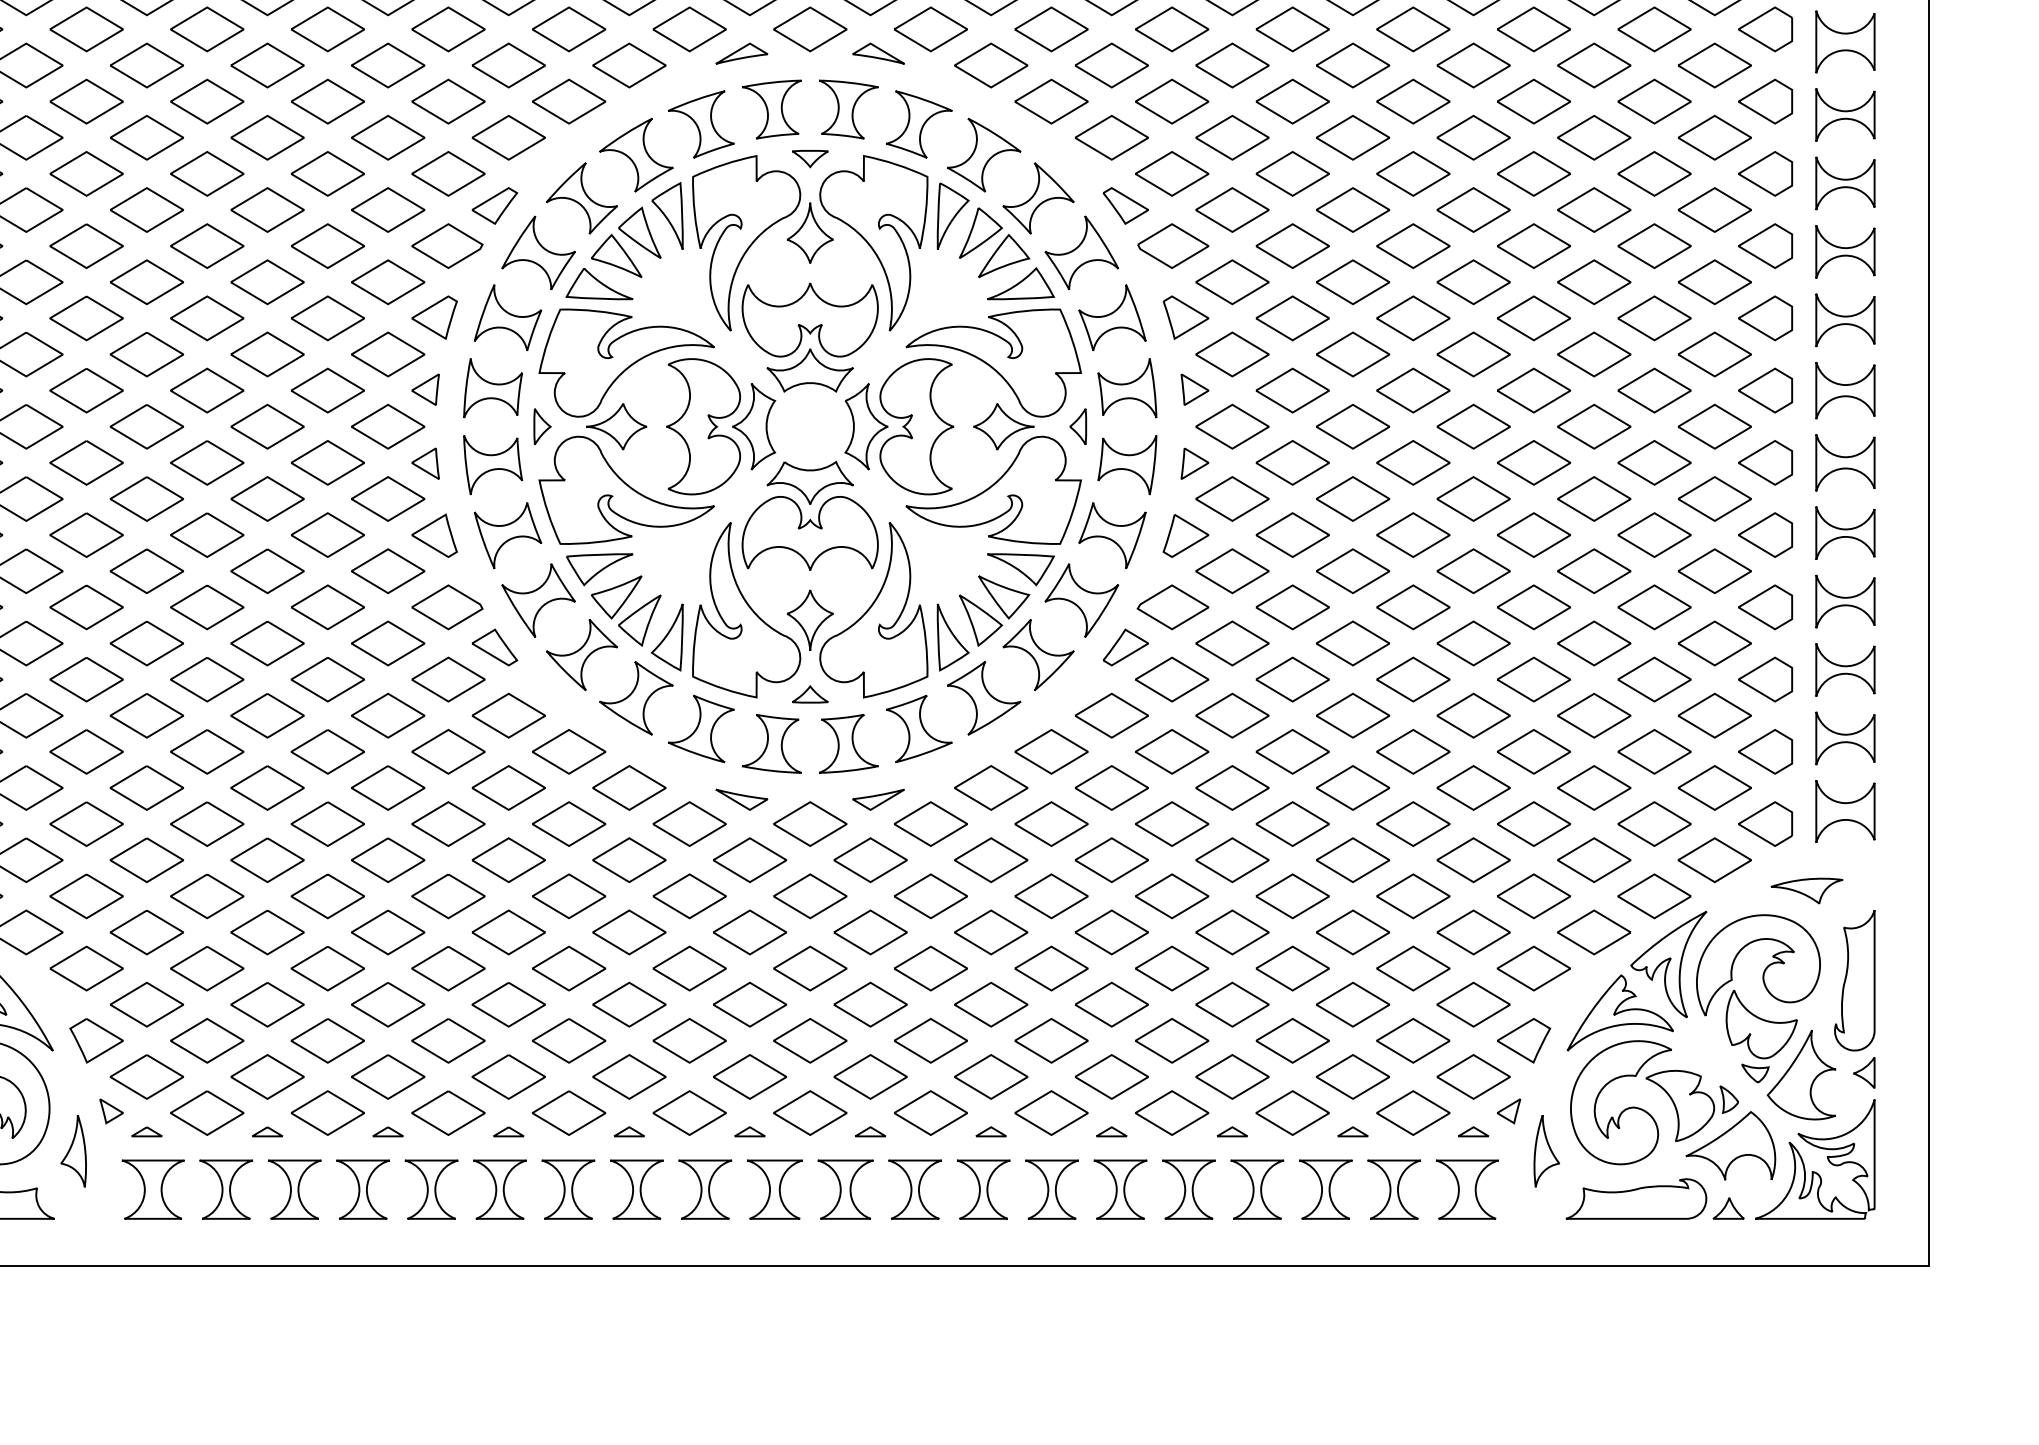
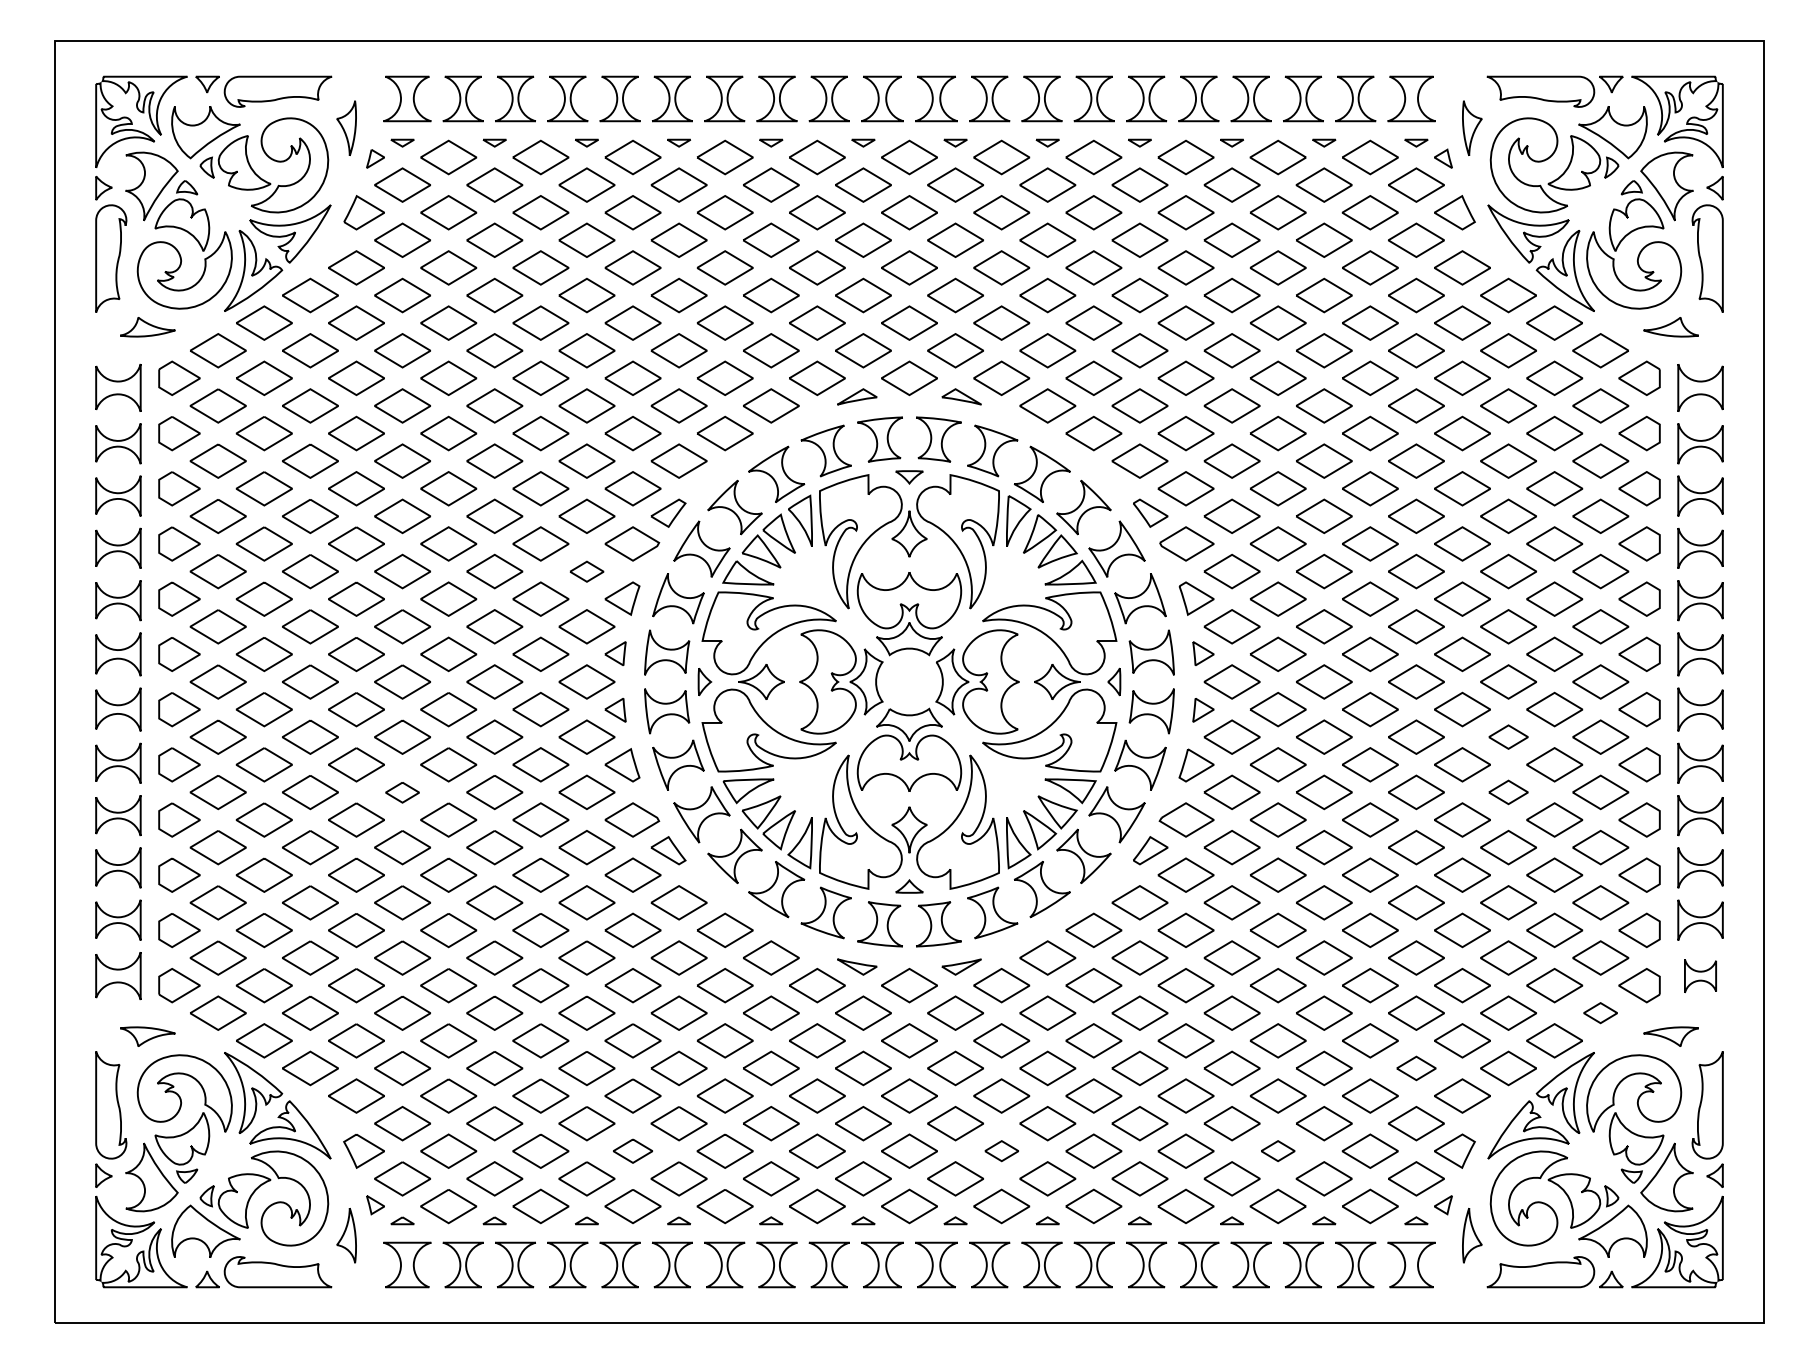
part: (387, 282) -> (586, 571), size x0.6
part: (1594, 498) -> (1508, 736), size x0.7
part: (146, 571) -> (402, 792), size x0.6
part: (1594, 571) -> (1508, 792), size x0.7
part: (1845, 812) -> (1700, 976), size x0.7
part: (1714, 859) -> (1600, 1012), size x0.6
part: (1473, 932) -> (1416, 1068), size x0.7
part: (447, 1039) -> (632, 1150), size x0.7
part: (930, 1039) -> (1001, 1150), size x0.6
part: (1291, 1039) -> (1277, 1150), size x0.6

